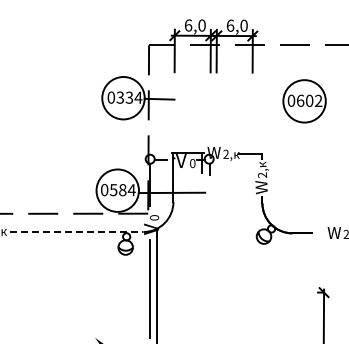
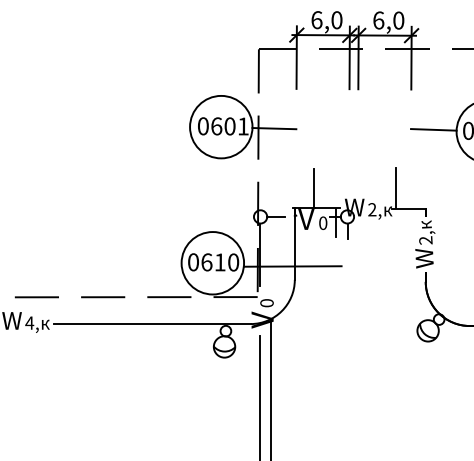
text: (129, 97) -> (230, 126), 0334 -> 0601
line: (267, 99) -> (433, 129), added
line: (186, 139) -> (314, 187), added
line: (242, 139) -> (396, 187), added
text: (122, 190) -> (219, 262), 0584 -> 0610
line: (76, 232) -> (152, 324), dashed -> solid

